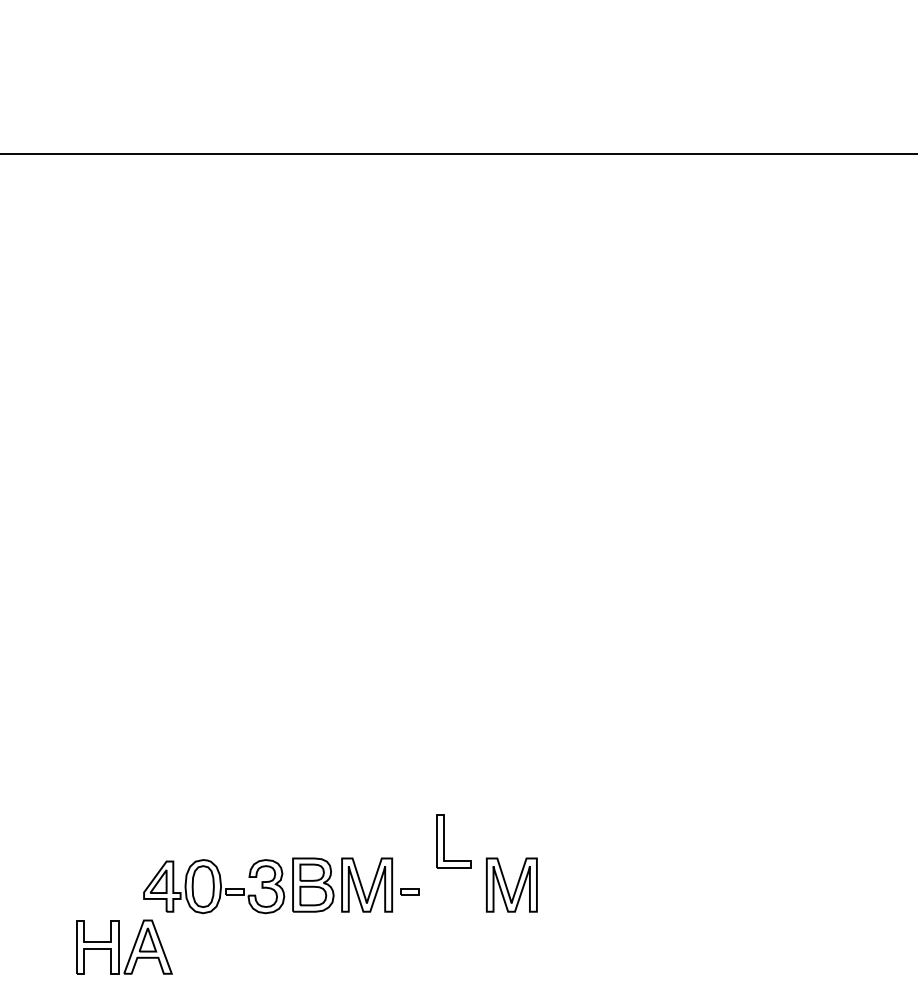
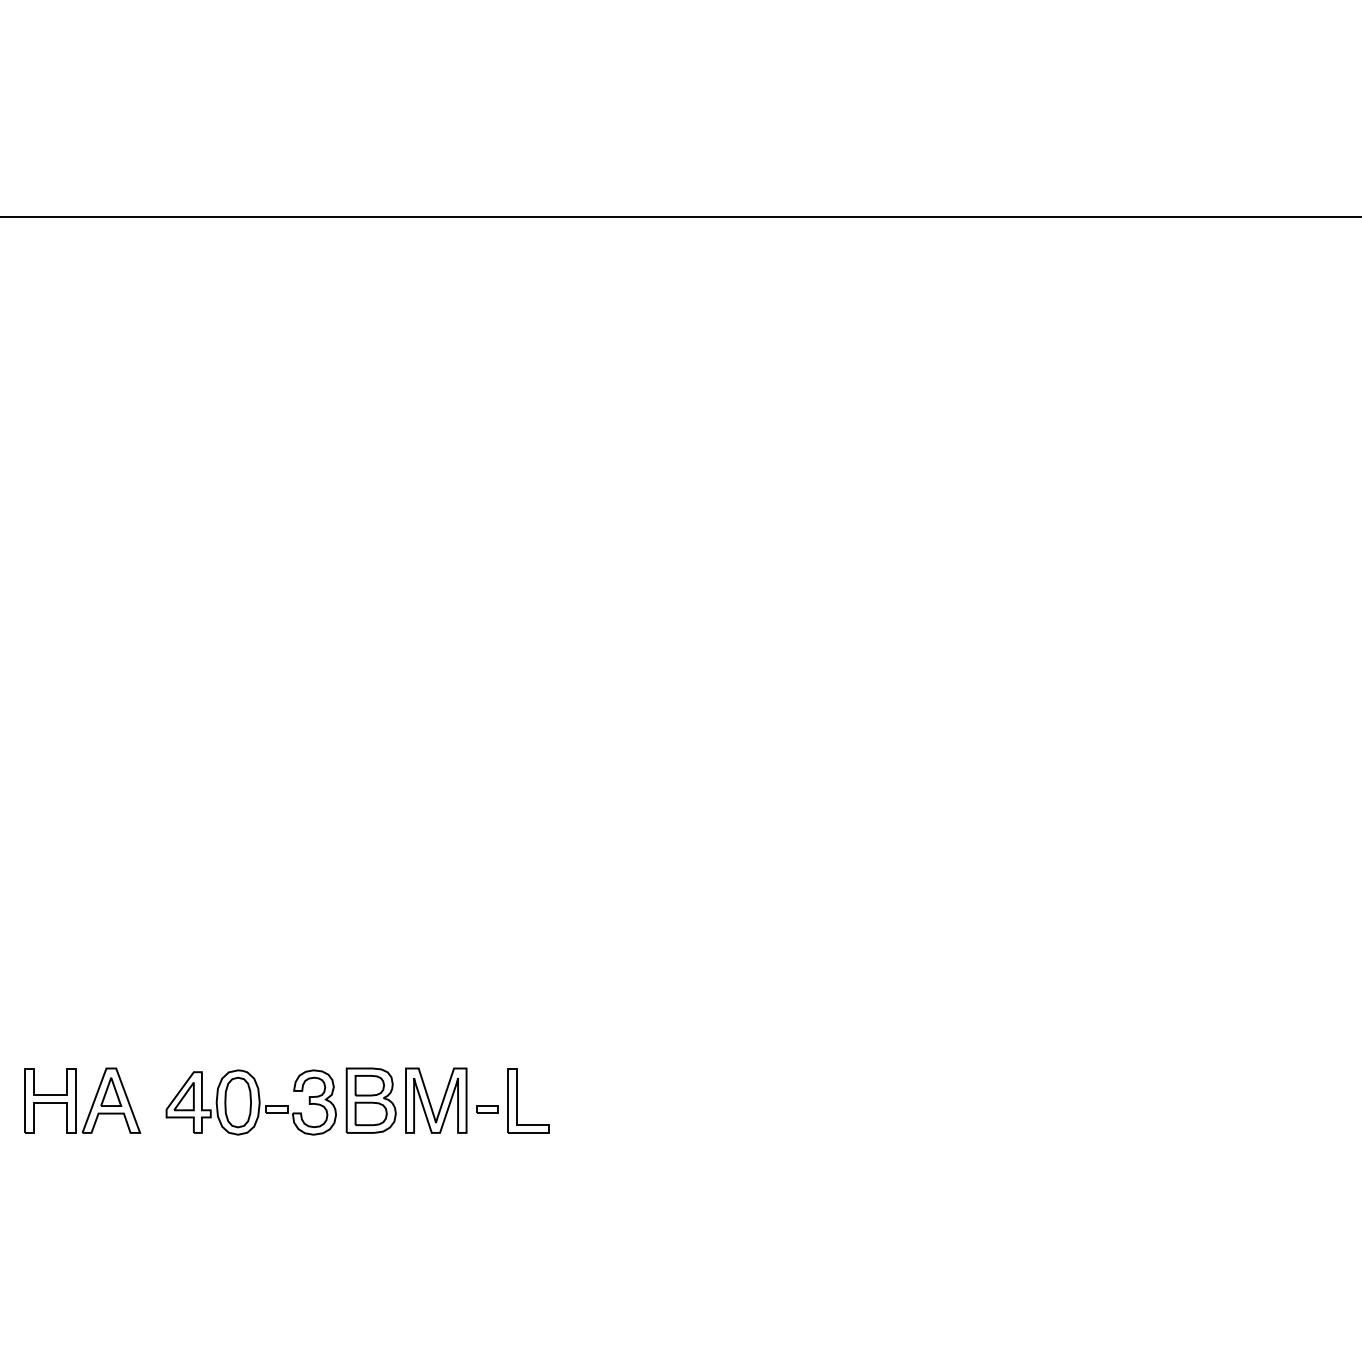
part: (444, 841) -> (517, 1100), moved
part: (512, 884) -> (611, 1100), removed
part: (124, 946) -> (82, 1100), moved

